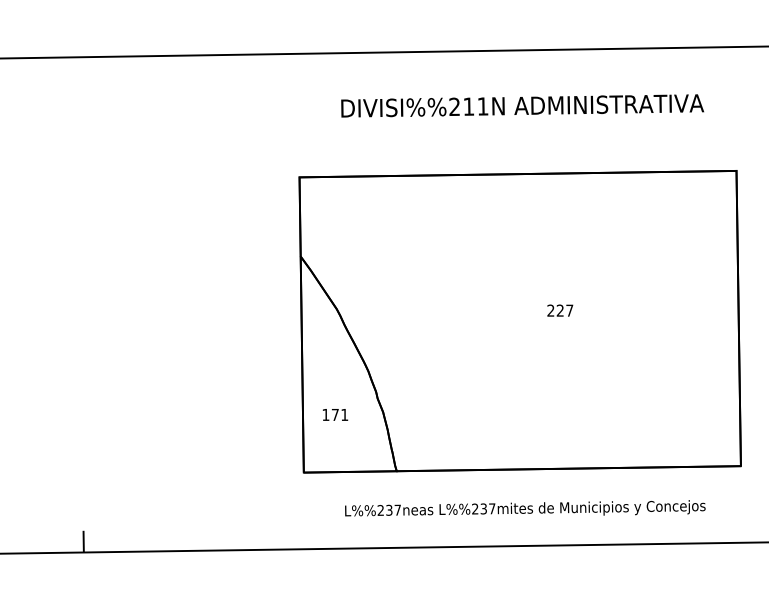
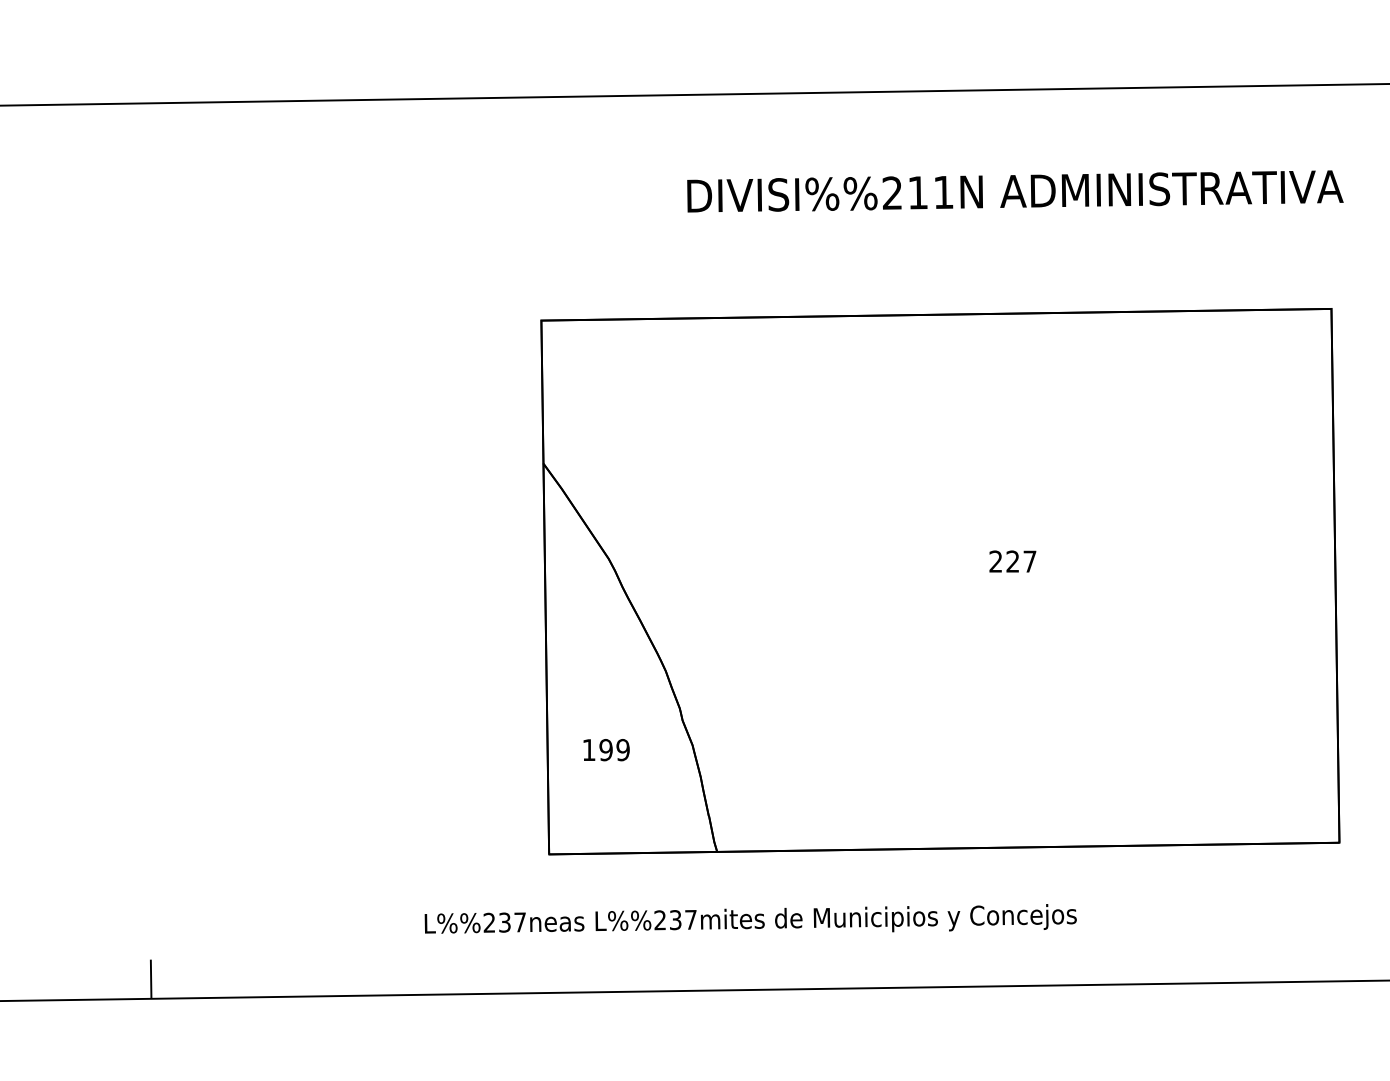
text: (522, 105) -> (1015, 190), moved
text: (339, 414) -> (613, 749), 171 -> 199
text: (525, 508) -> (751, 919), moved

